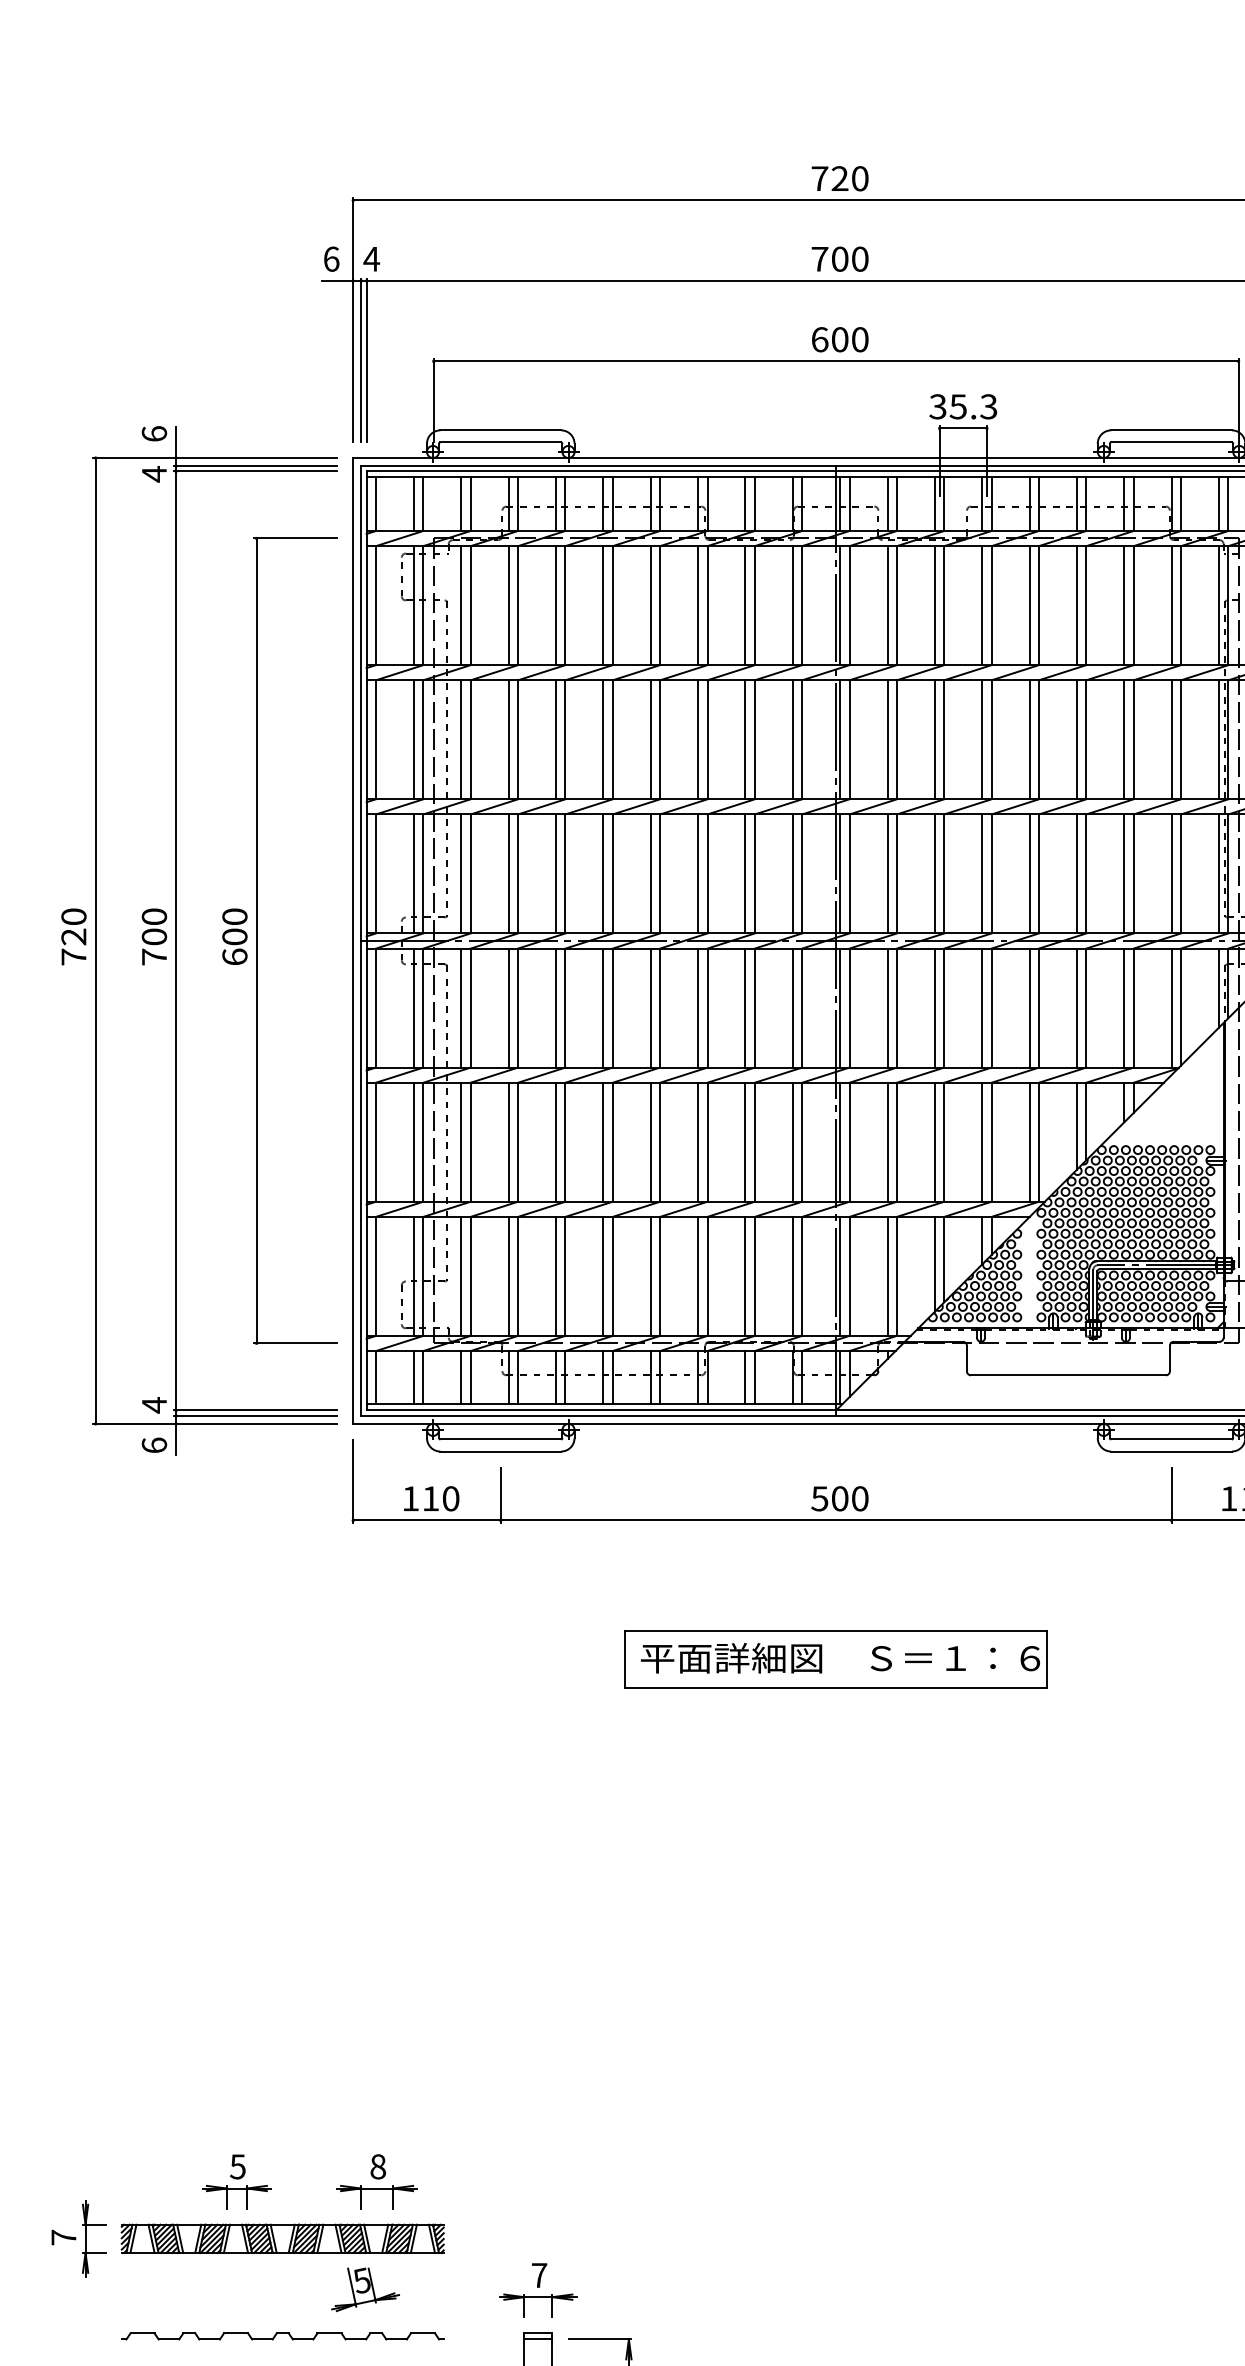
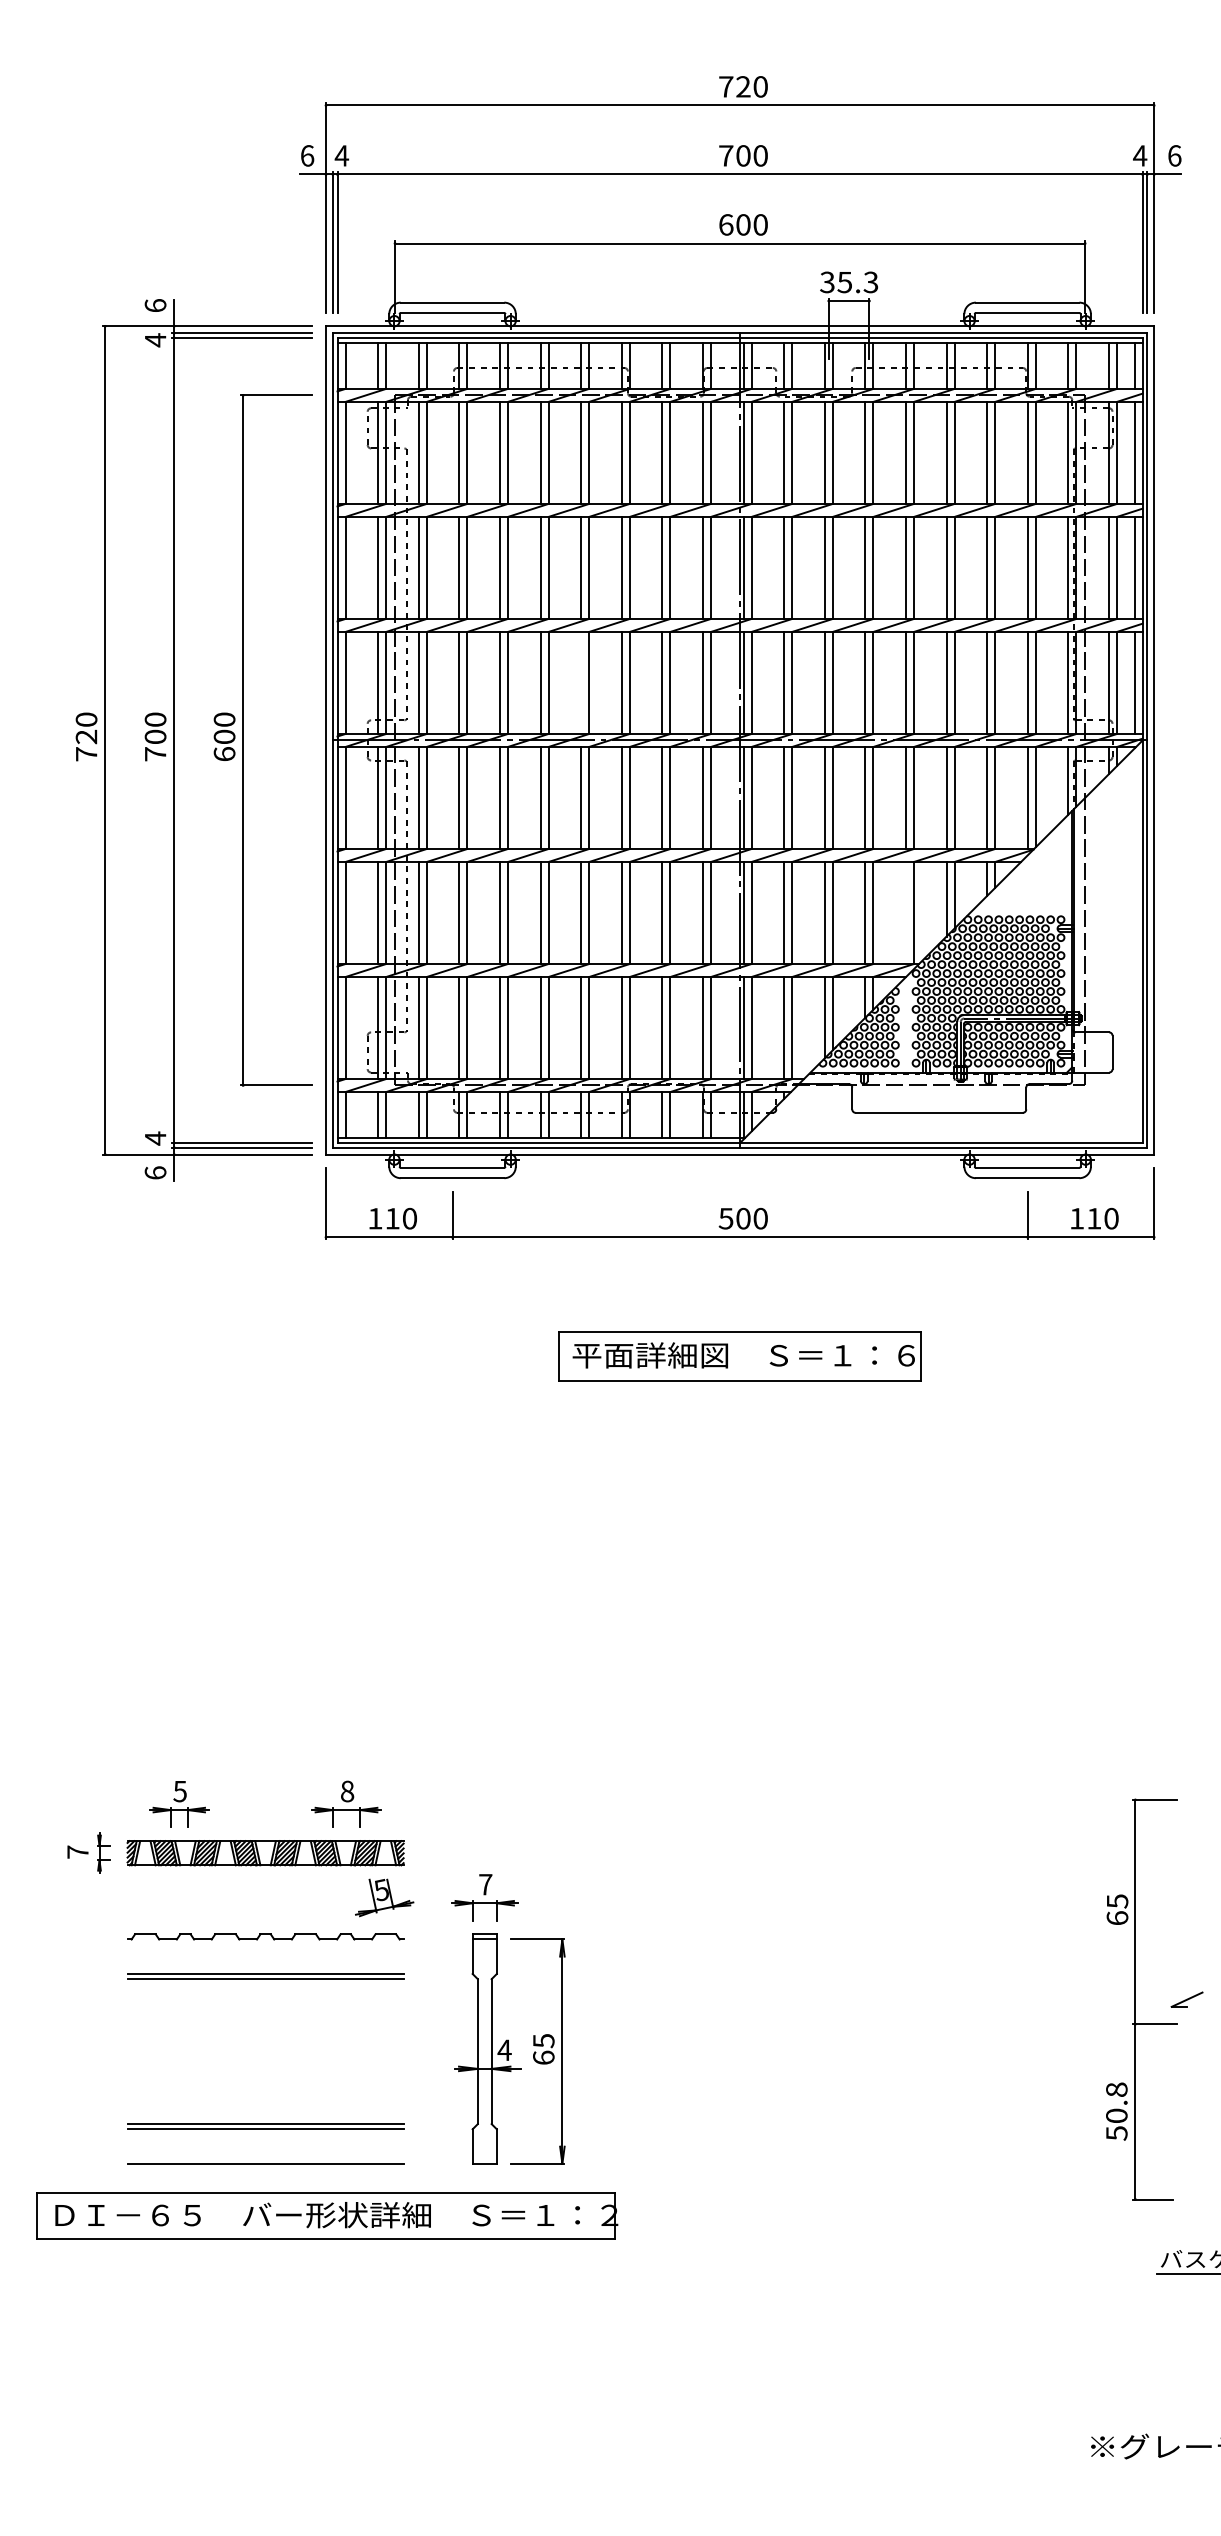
line: (651, 873) -> (581, 682), removed
line: (1029, 1142) -> (905, 913), removed
part: (237, 2181) -> (179, 1804), moved
part: (93, 2237) -> (103, 1852), size x0.6
part: (365, 2289) -> (384, 1897), moved

